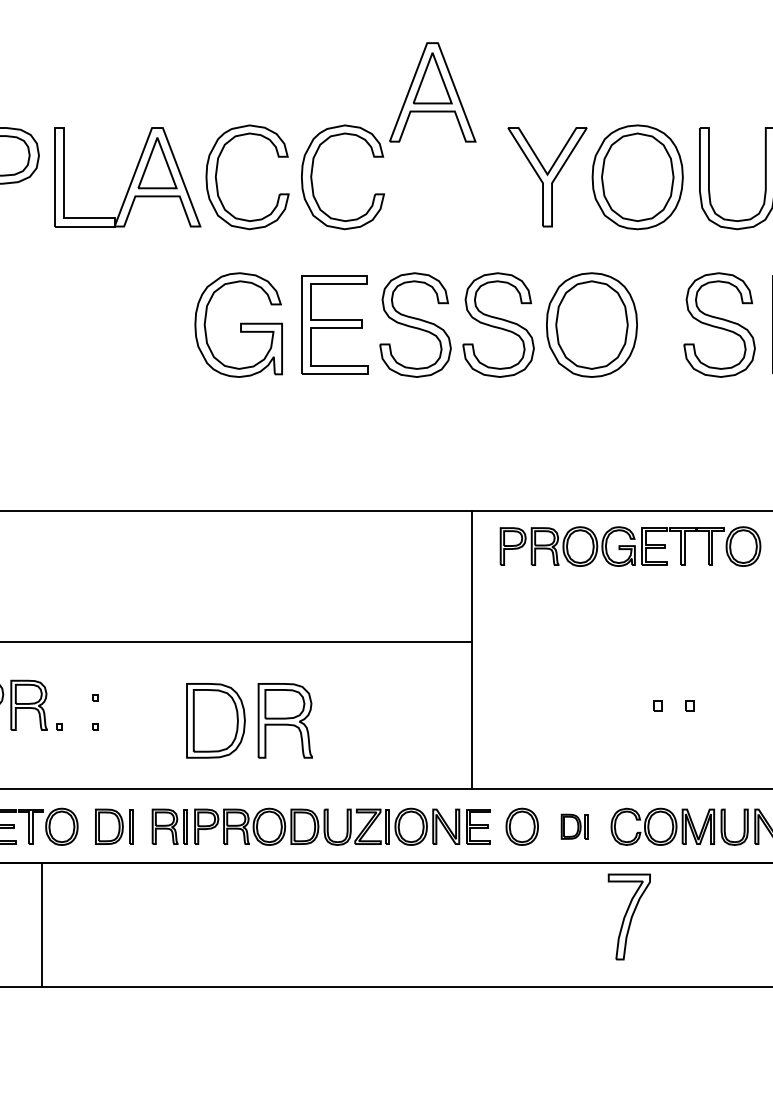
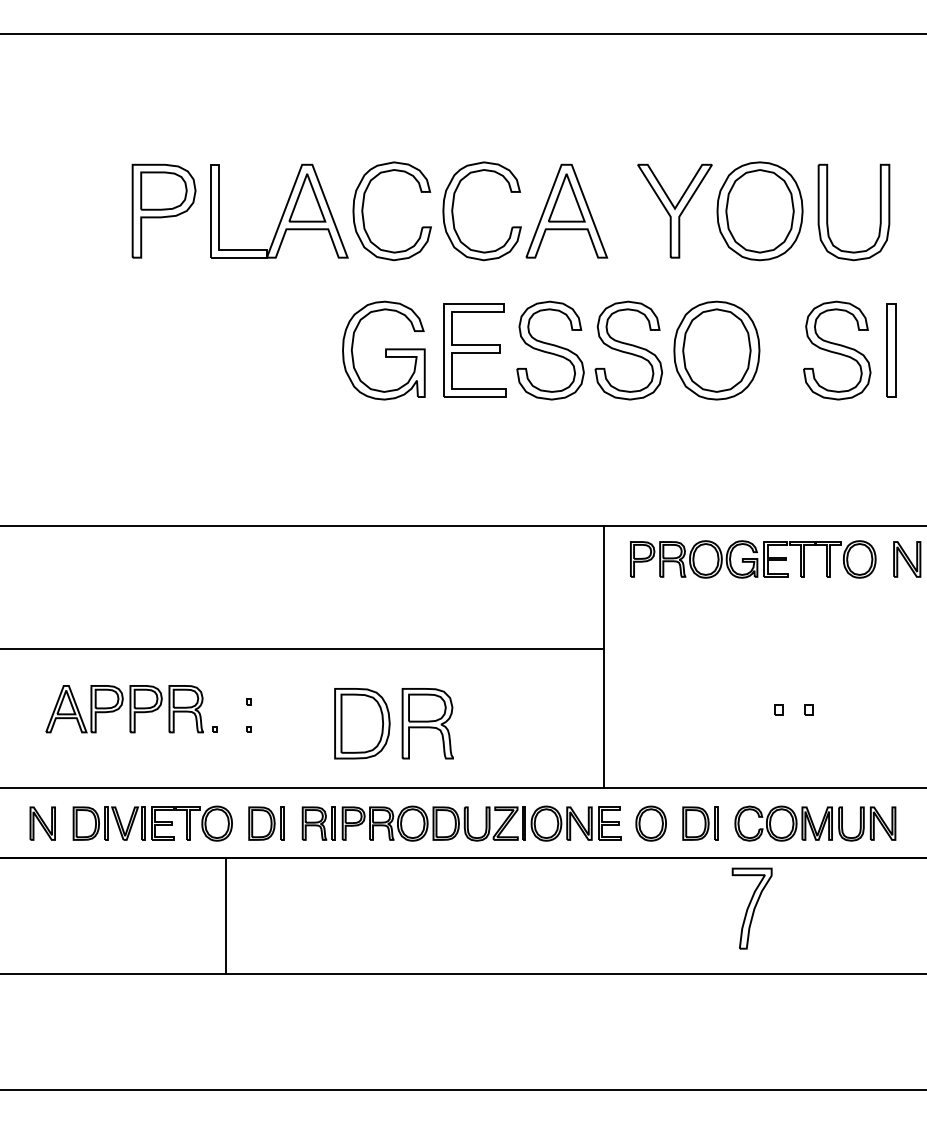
part: (432, 91) -> (566, 210), moved
part: (574, 826) -> (700, 823), size x1.43
line: (42, 925) -> (226, 916), moved

